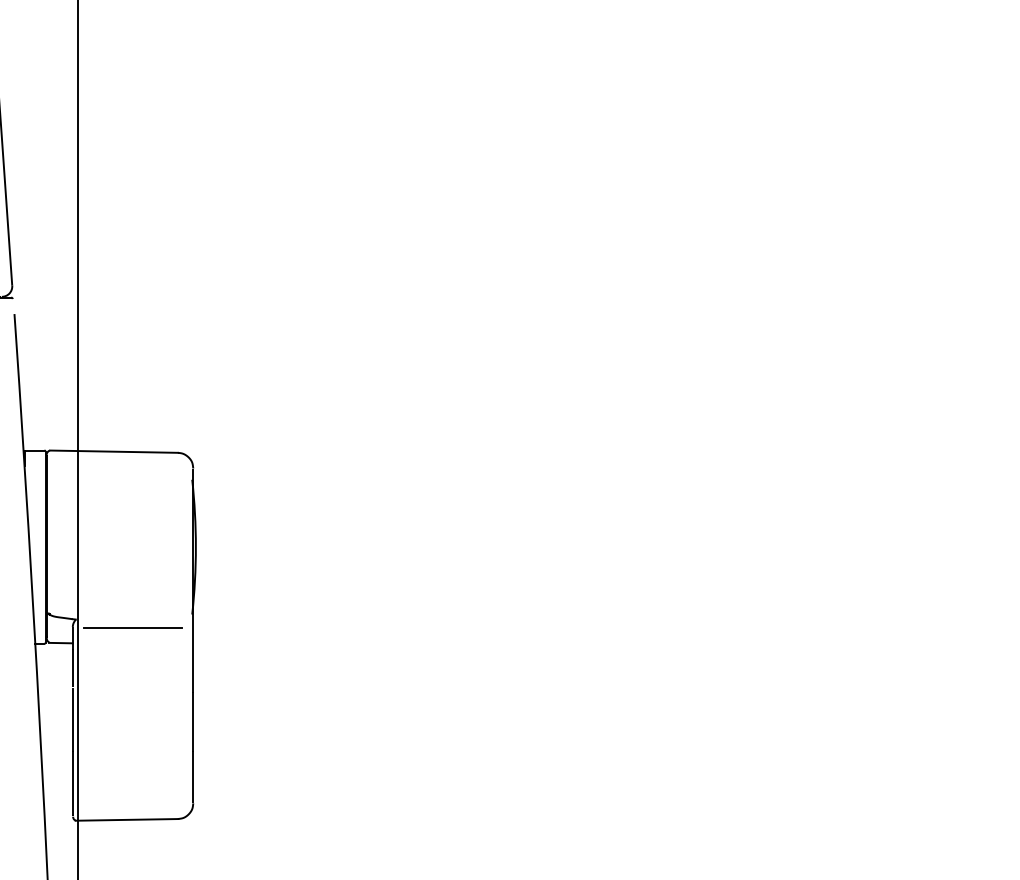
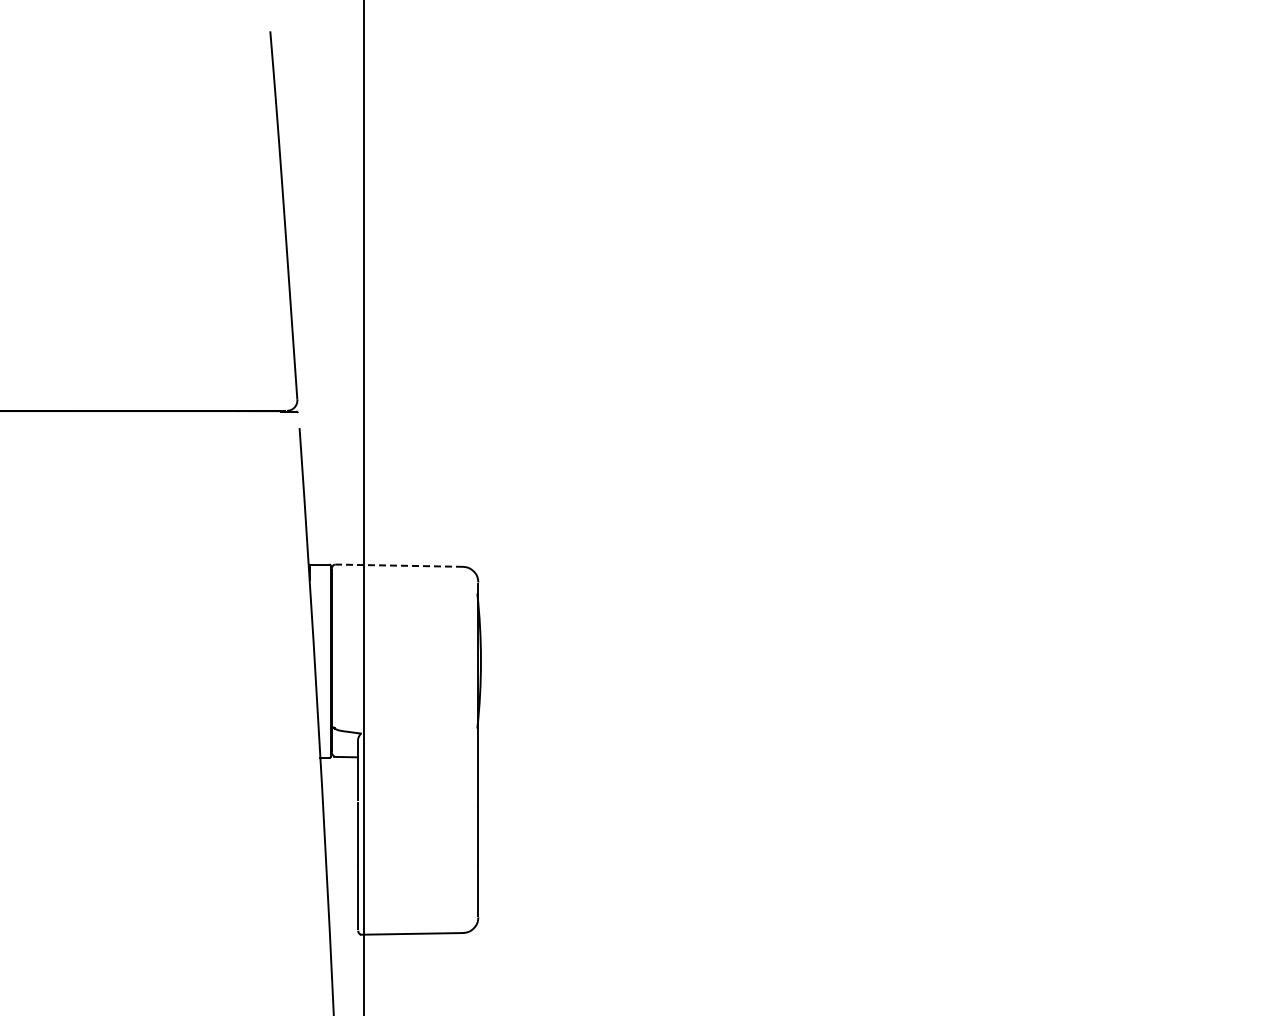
line: (114, 451) -> (399, 565), solid -> dashed
line: (133, 628) -> (418, 742), removed

